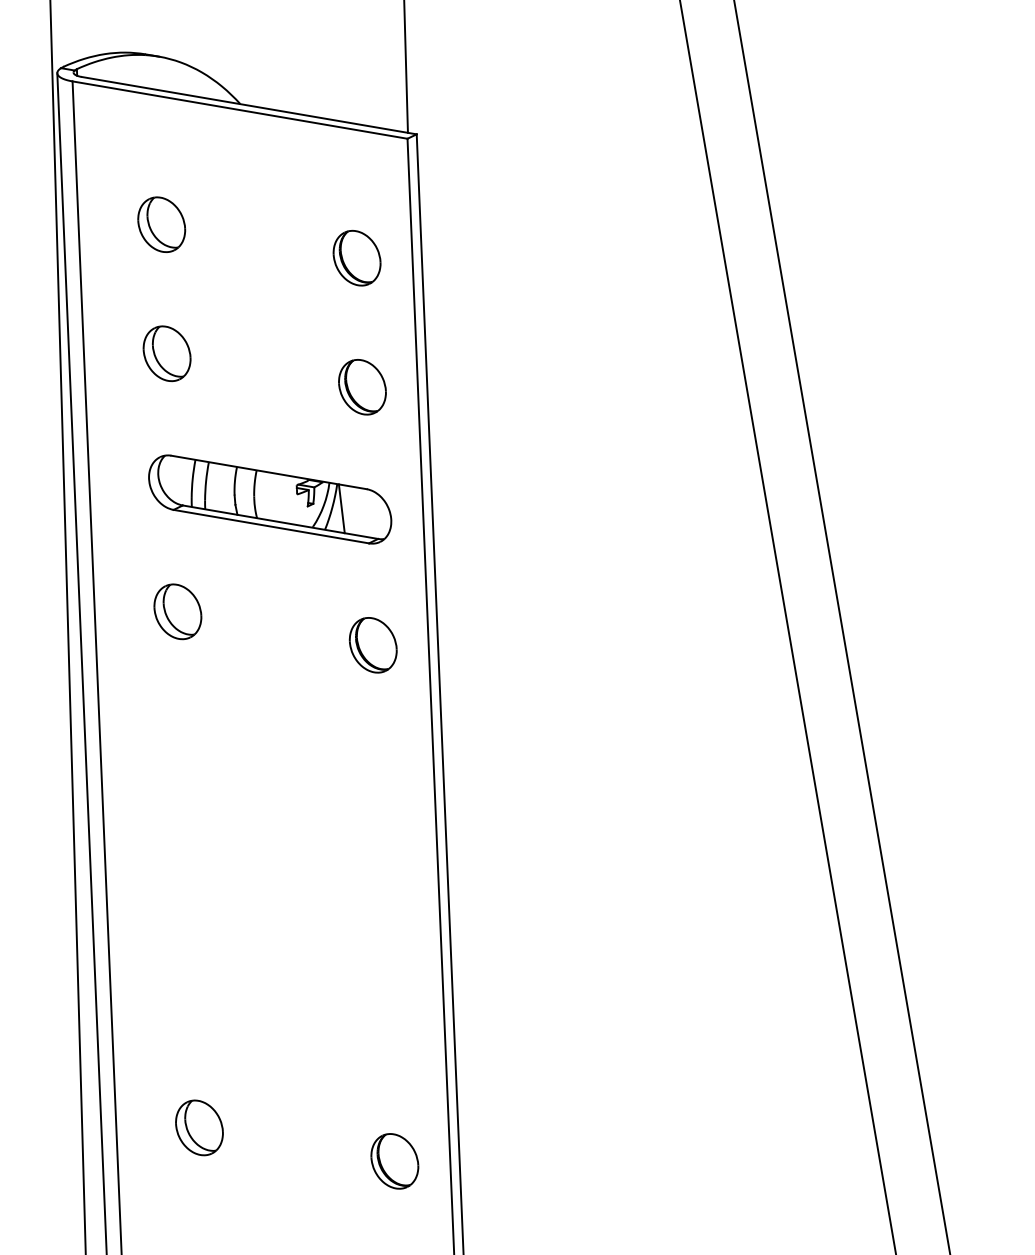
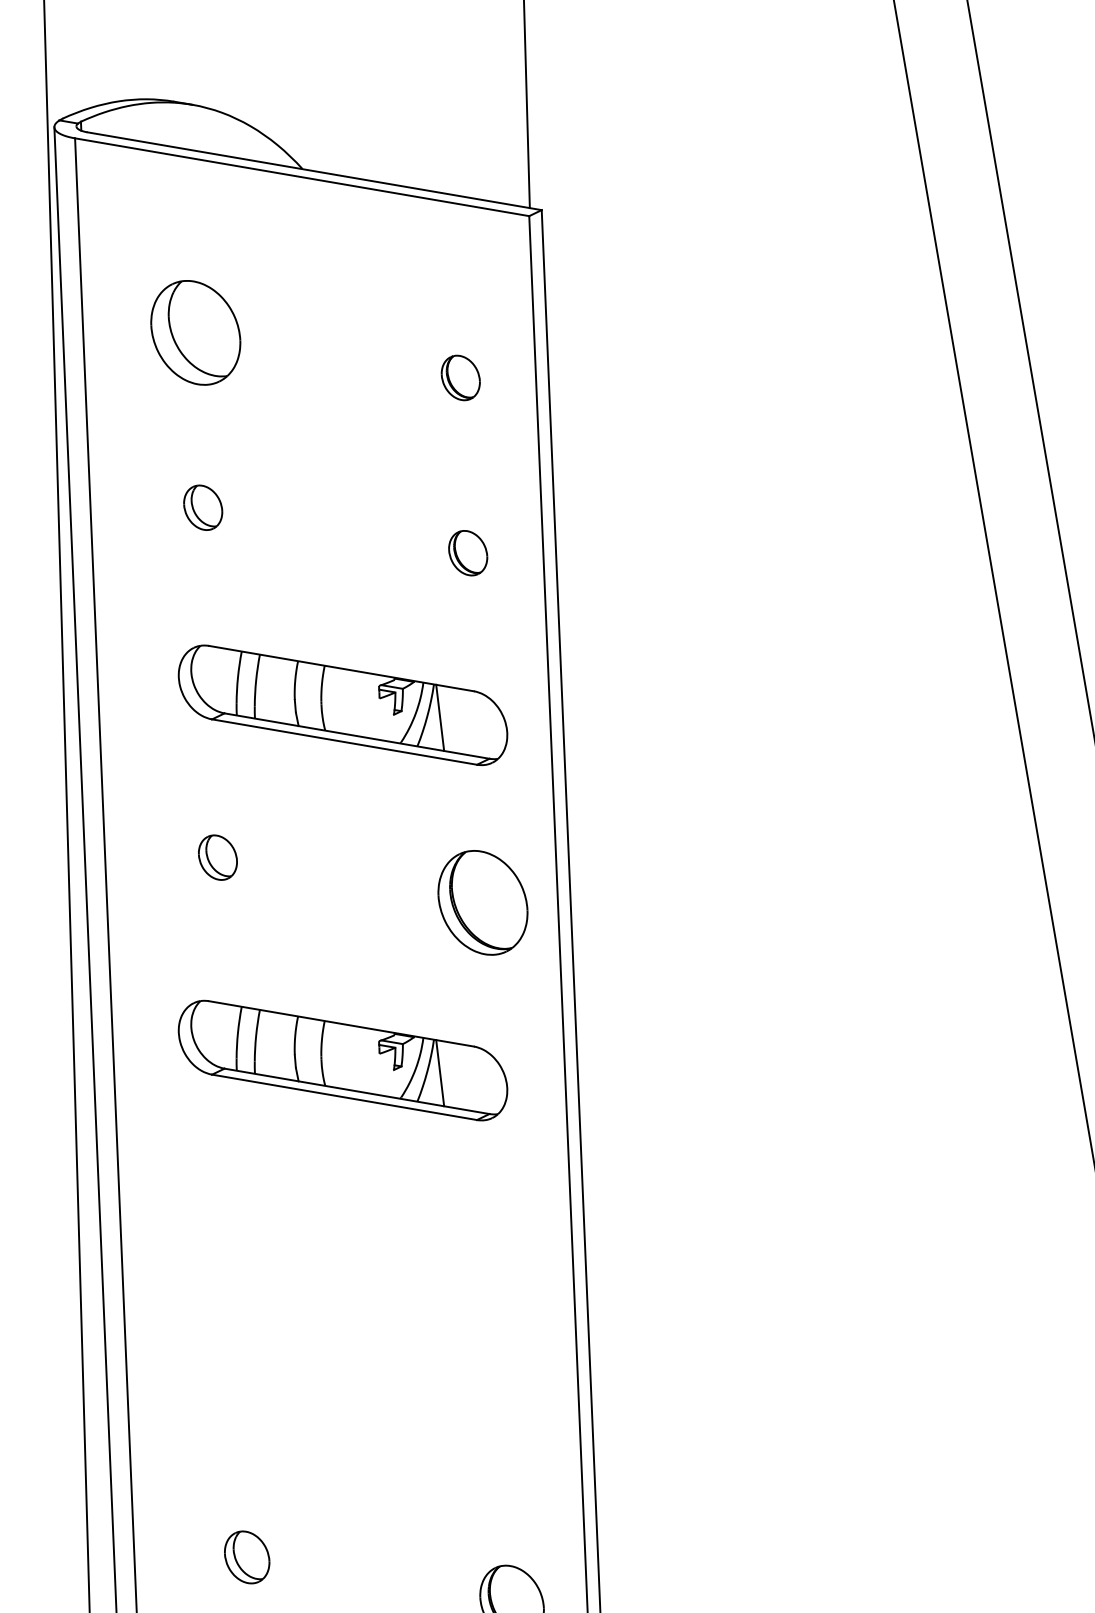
part: (161, 224) -> (195, 332), size x1.4
part: (356, 257) -> (460, 377), size x0.6
part: (166, 353) -> (202, 507), size x0.6
part: (362, 387) -> (468, 553), size x0.6
part: (177, 611) -> (217, 857), size x0.6
part: (372, 645) -> (481, 903), size x1.4
part: (270, 761) -> (343, 1060), added
part: (199, 1127) -> (247, 1556), size x0.7

